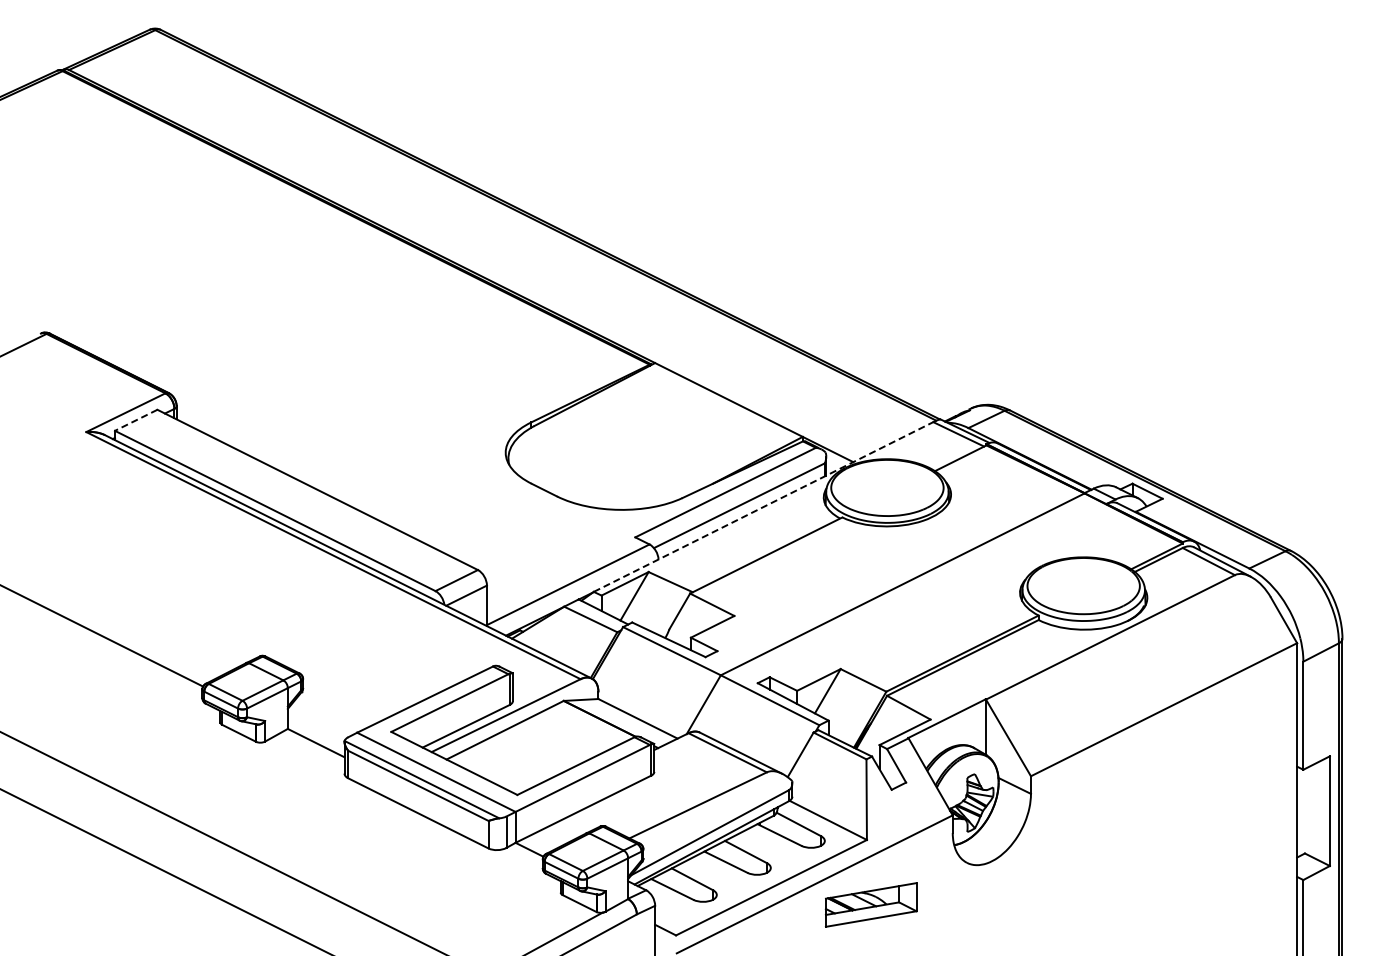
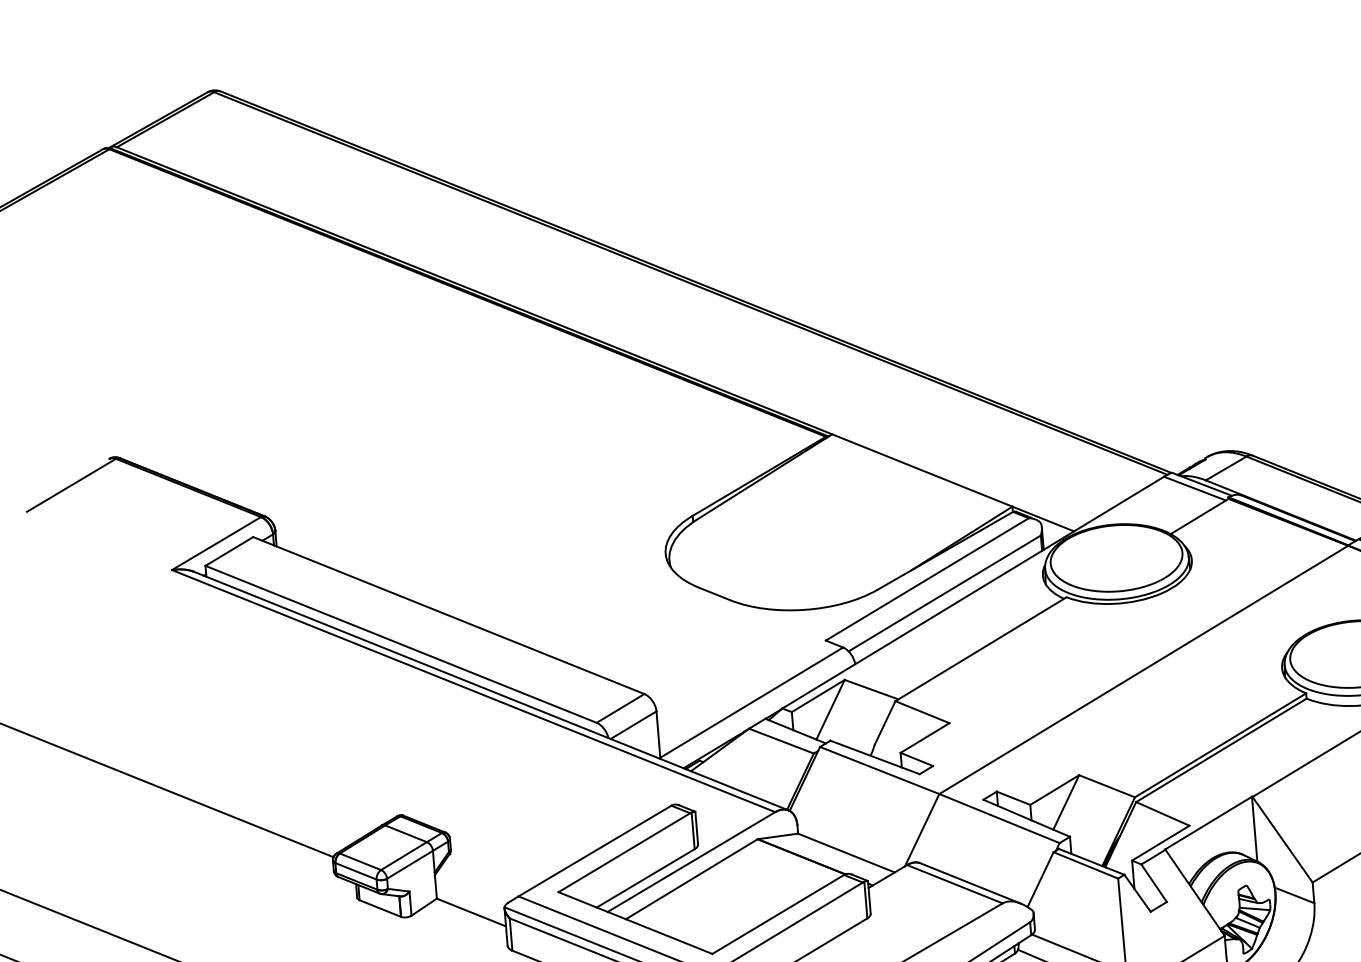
line: (136, 420) -> (229, 551), dashed -> solid
line: (763, 507) -> (973, 593), dashed -> solid

